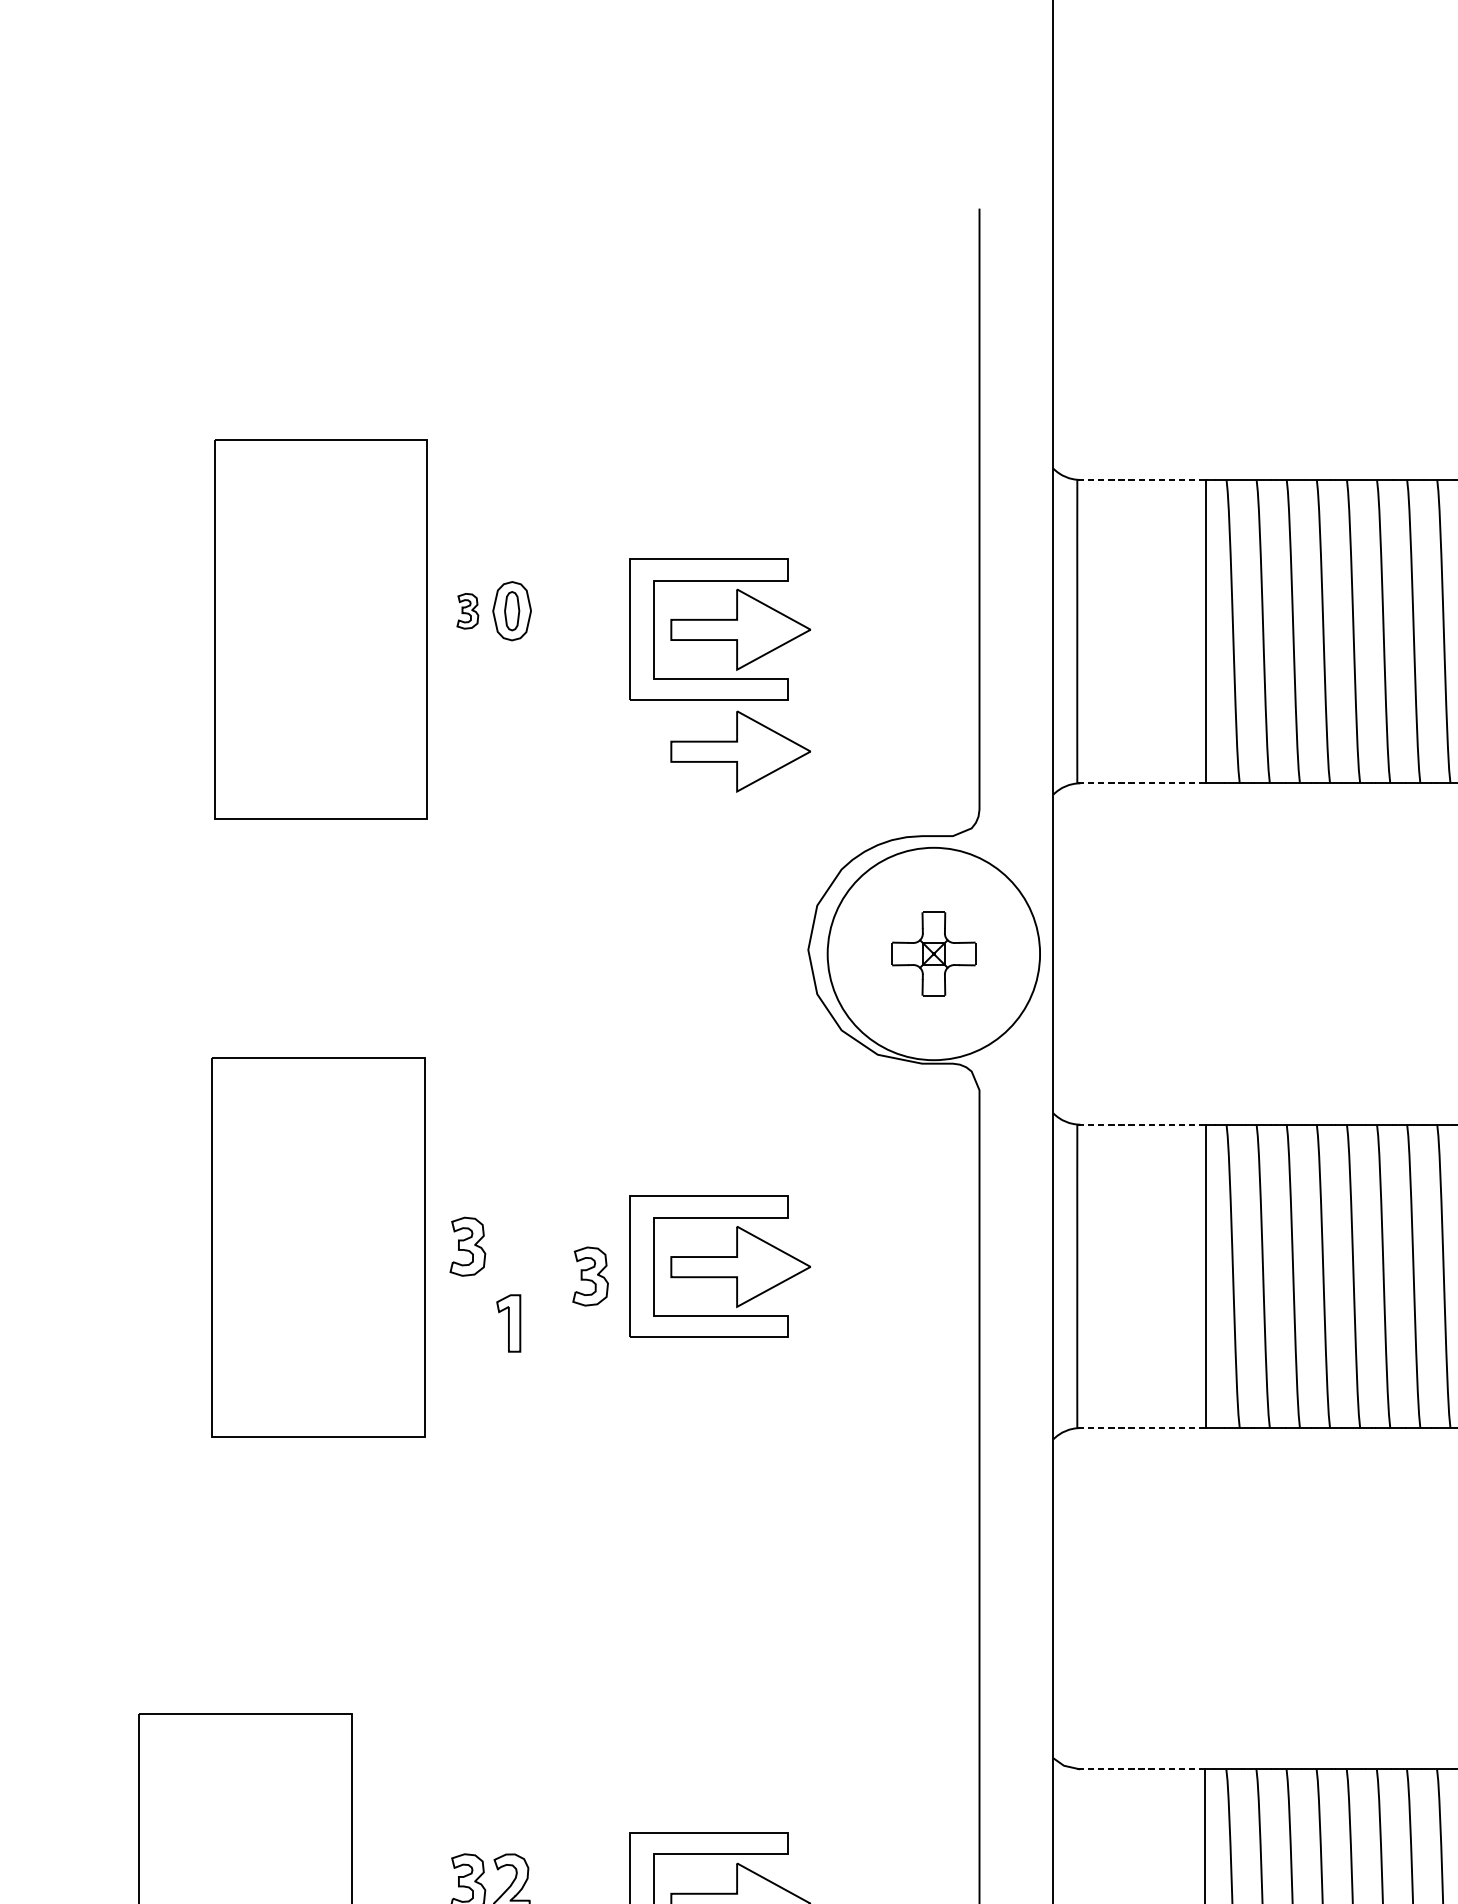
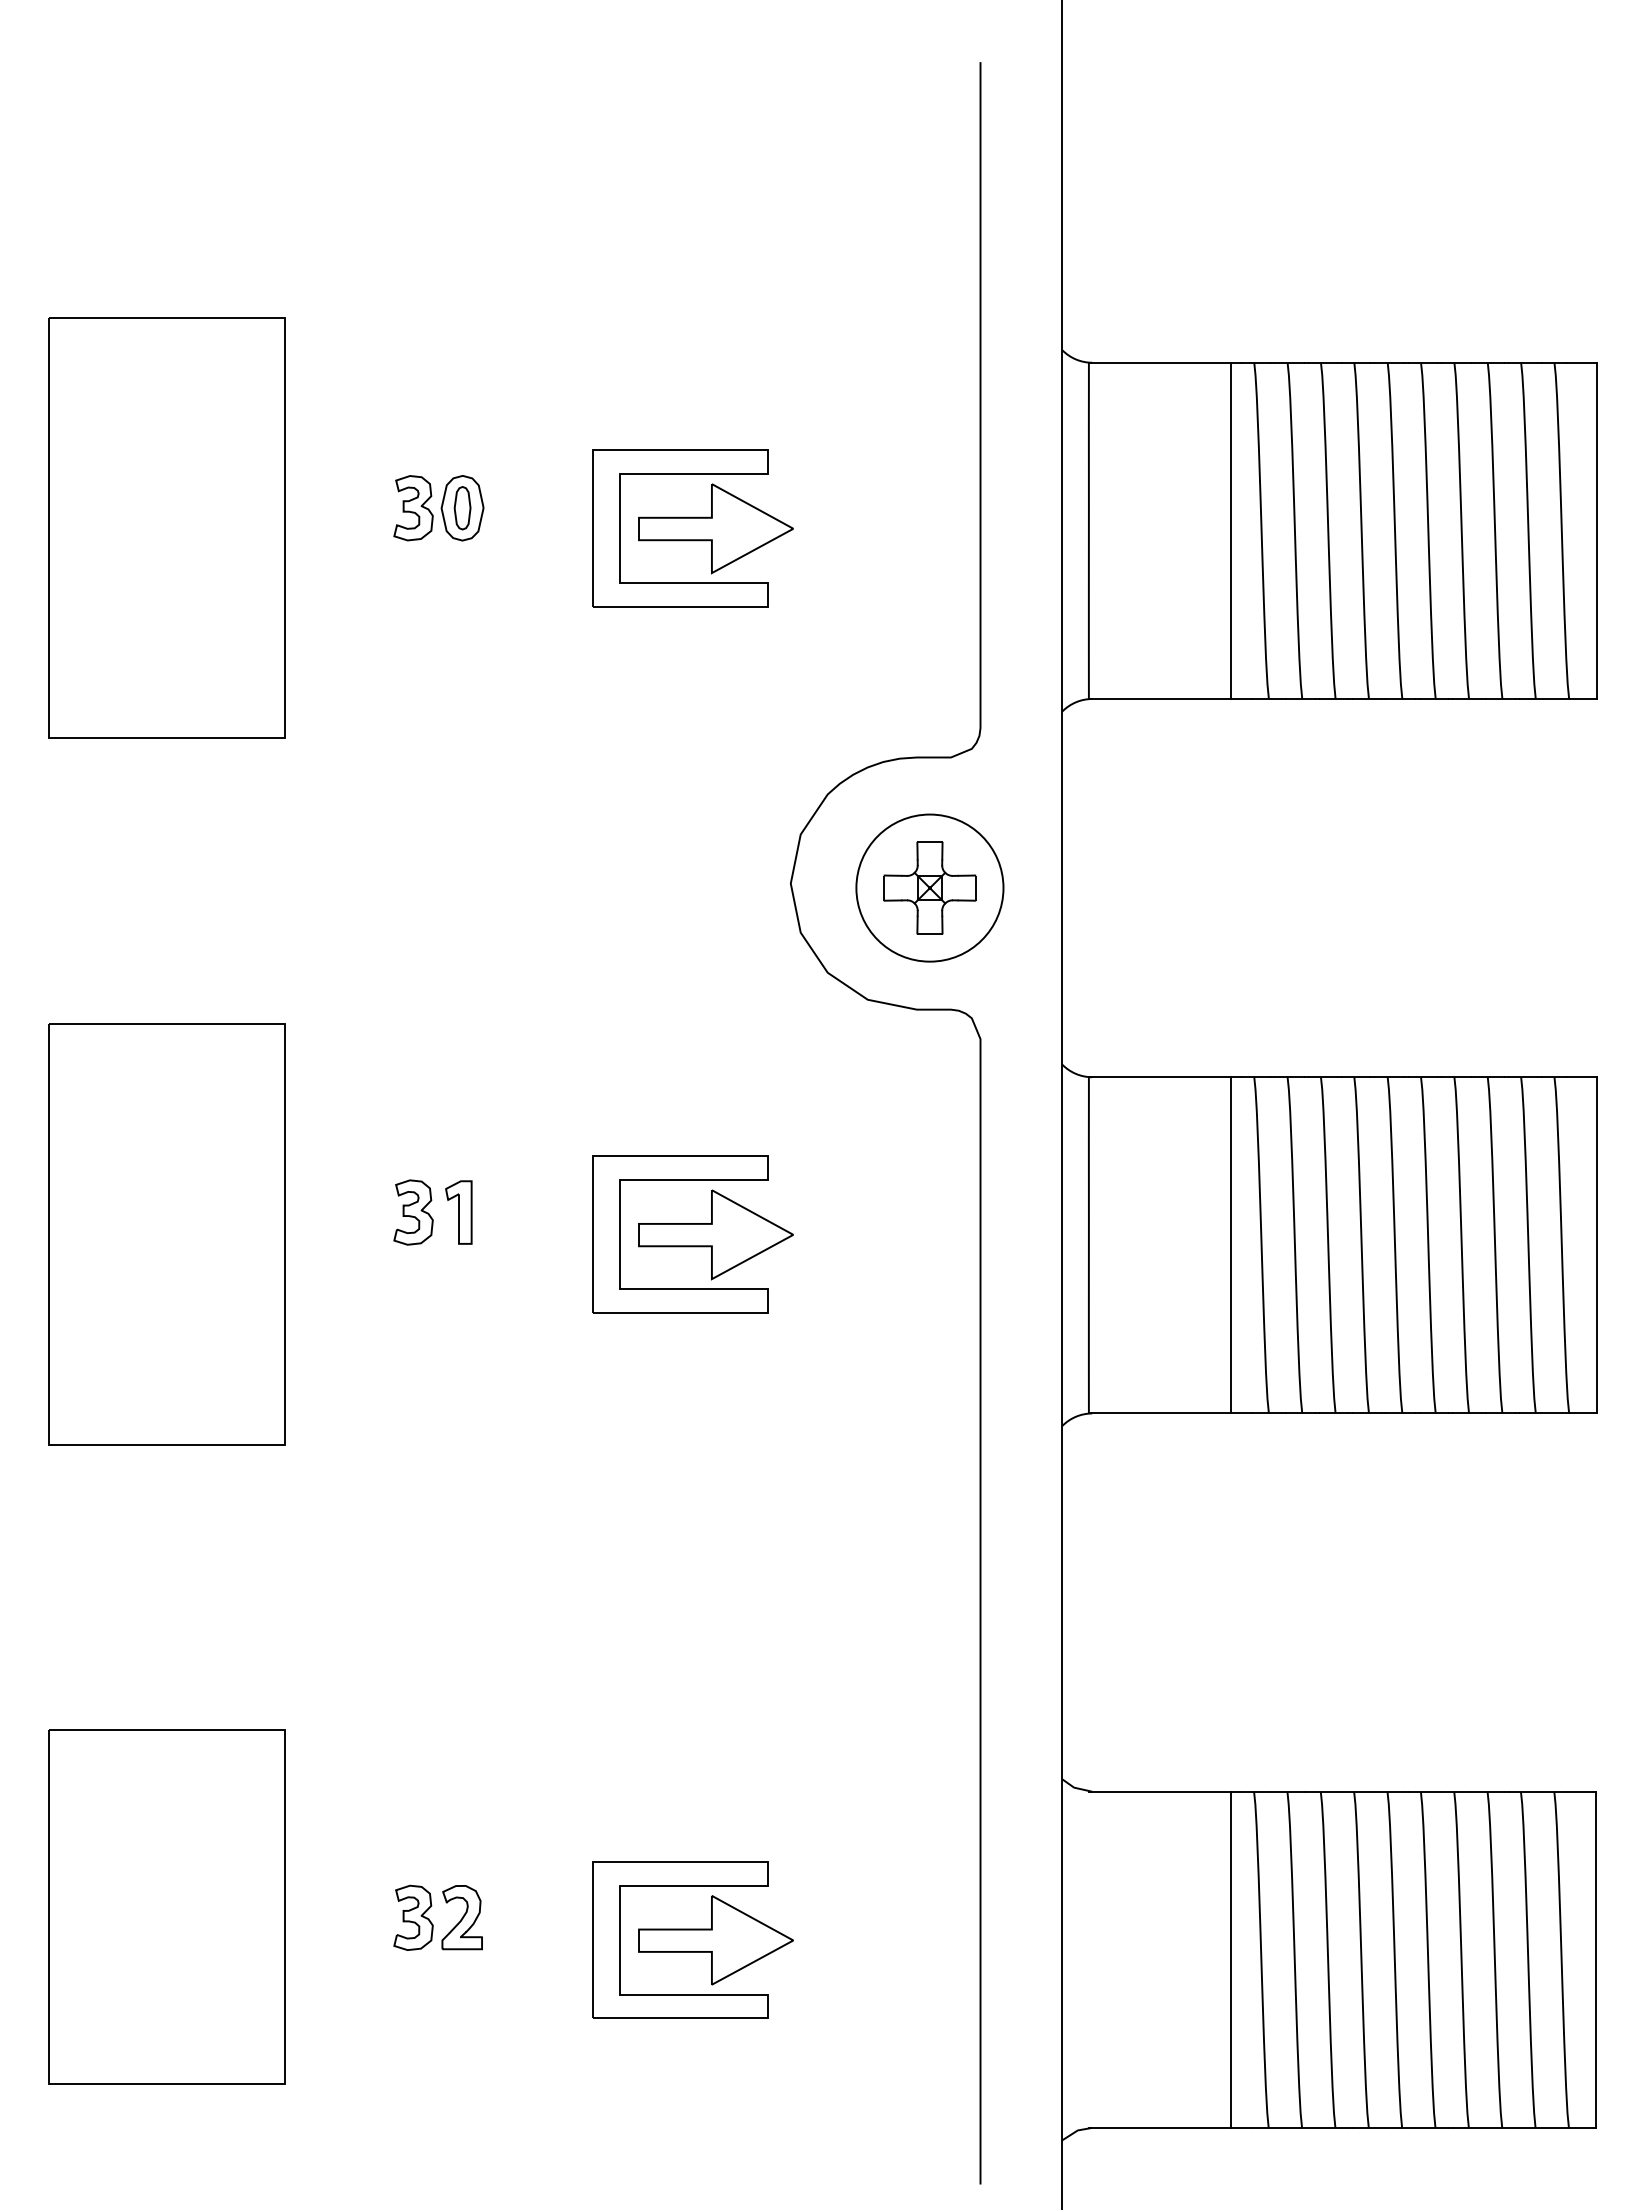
line: (1141, 479) -> (1160, 362), dashed -> solid
part: (467, 611) -> (413, 508), size x1.67
part: (320, 628) -> (166, 527), moved
part: (740, 751) -> (715, 663), removed
line: (1141, 782) -> (1160, 698), dashed -> solid
circle: (933, 953) -> (929, 887), size x0.62
line: (1141, 1124) -> (1160, 1077), dashed -> solid
part: (318, 1247) -> (166, 1234), moved
part: (590, 1276) -> (549, 1245), removed
part: (508, 1323) -> (458, 1212), moved
line: (1141, 1428) -> (1160, 1413), dashed -> solid
line: (1141, 1769) -> (1160, 1791), dashed -> solid

